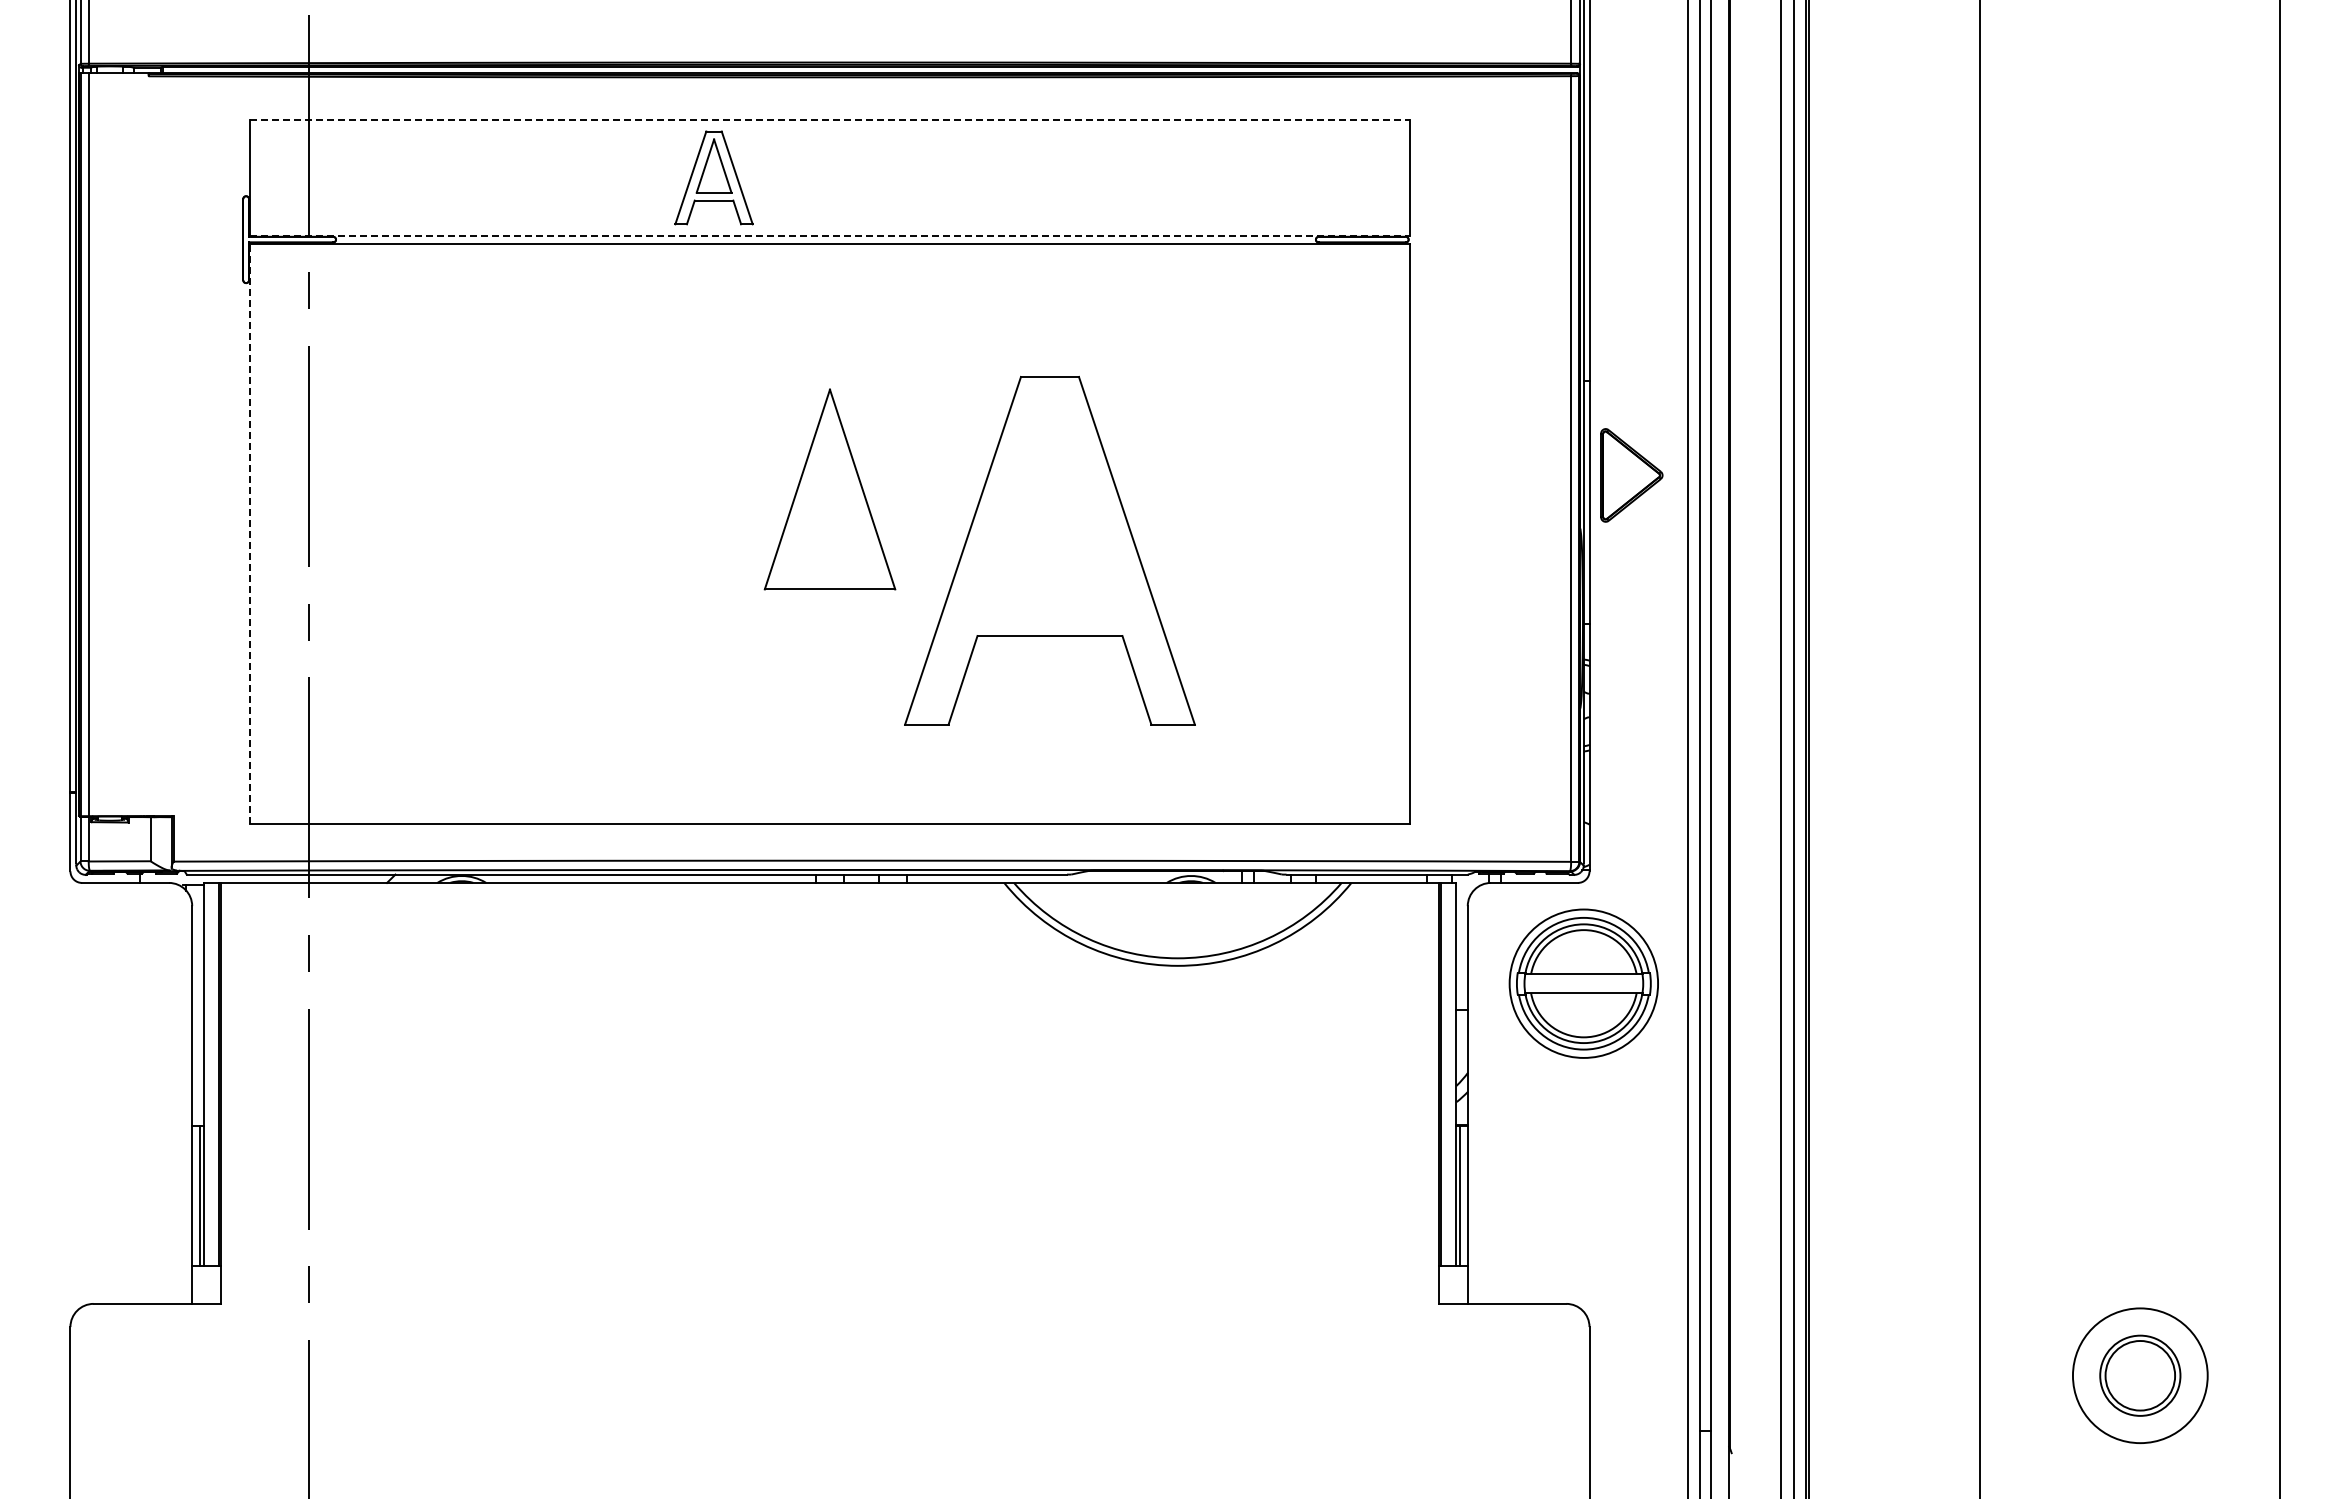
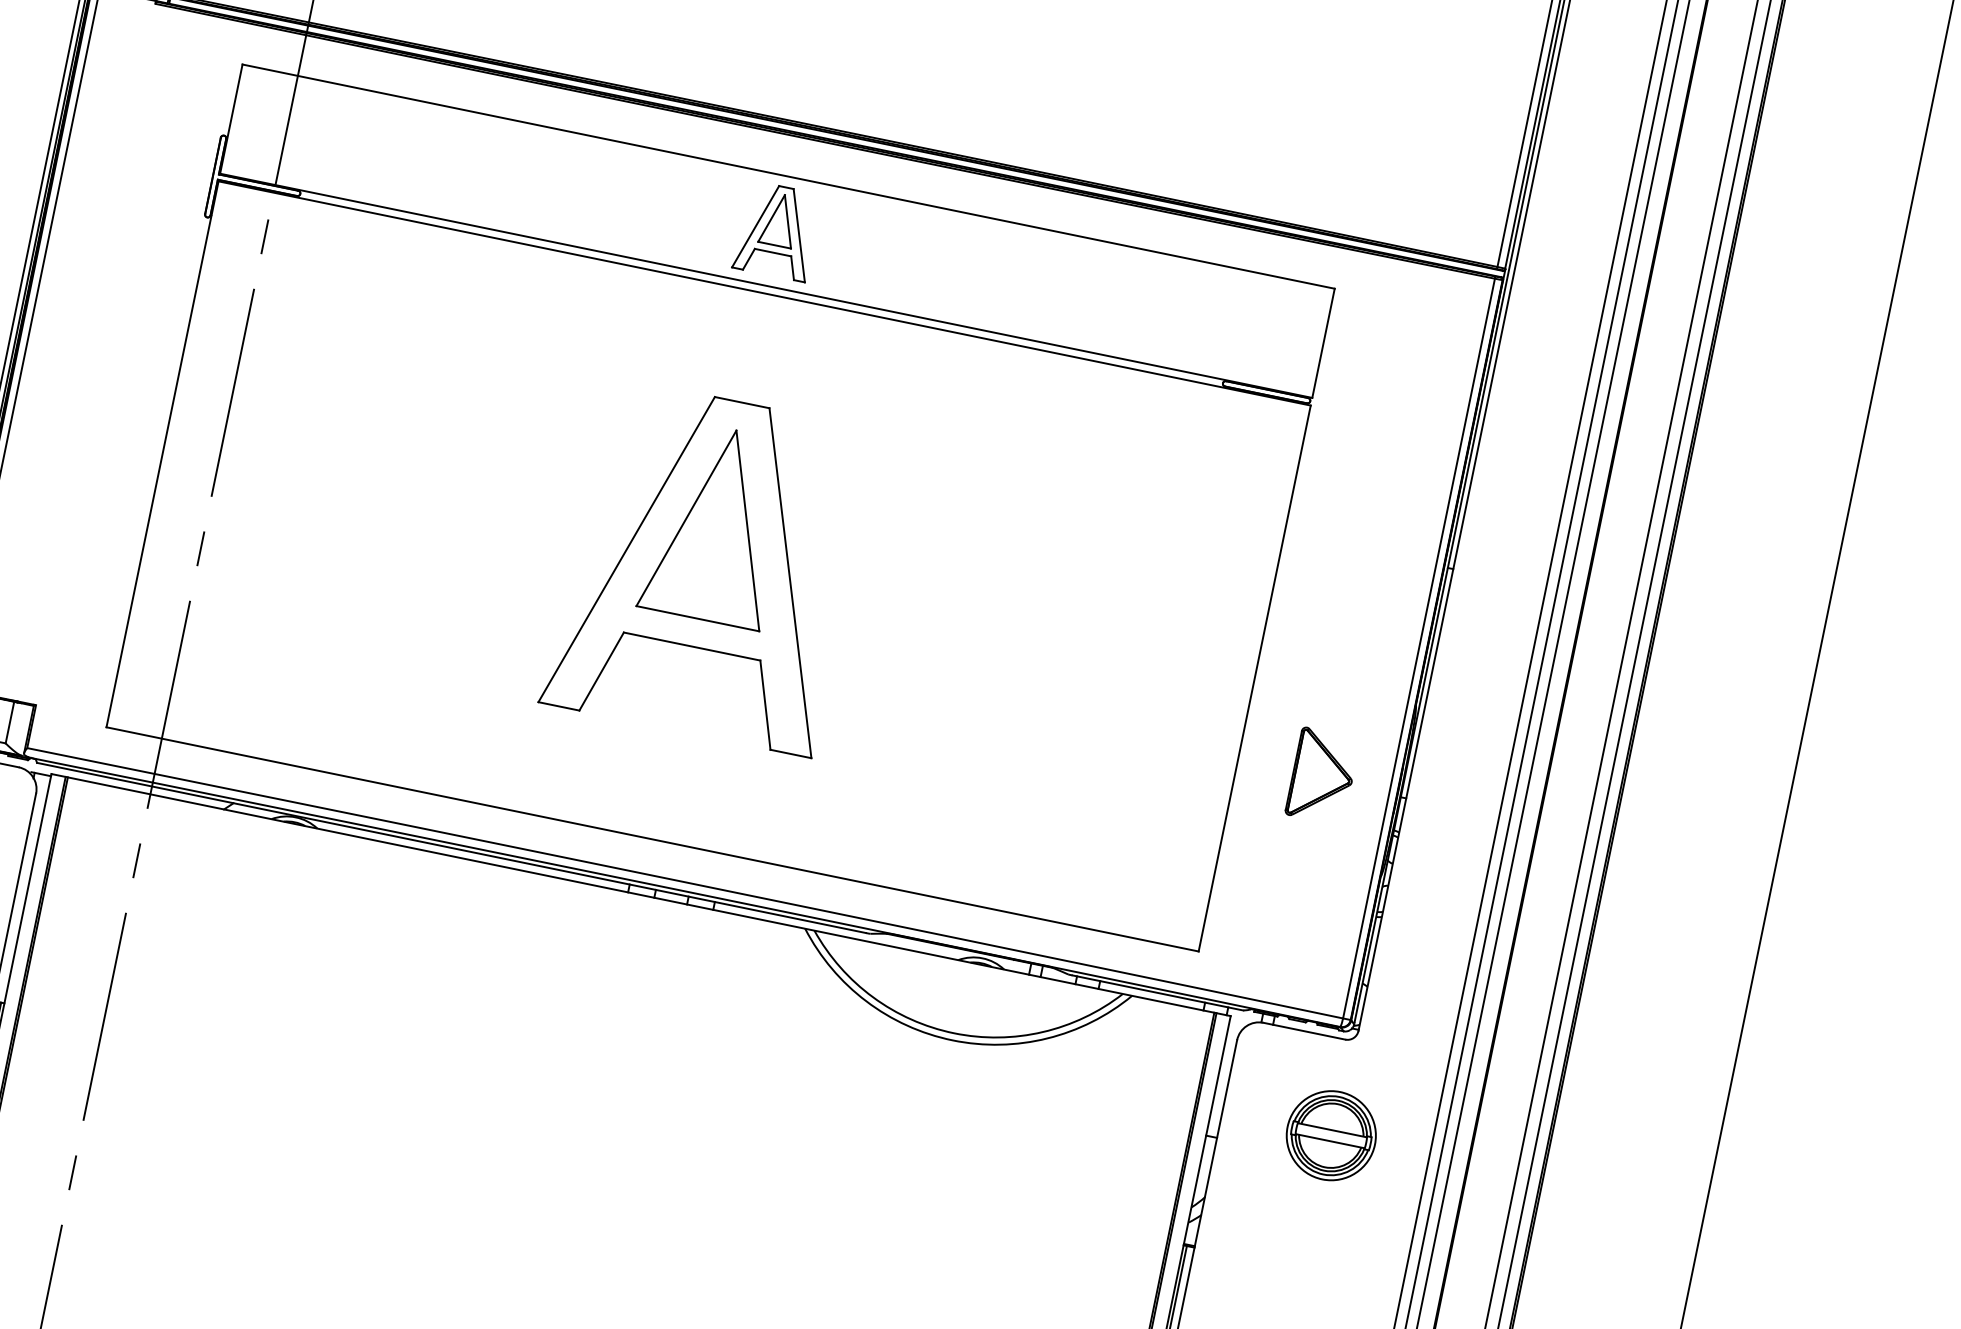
line: (830, 119) -> (789, 176), dashed -> solid
part: (713, 177) -> (777, 230), moved
line: (830, 235) -> (766, 285), dashed -> solid
part: (1631, 475) -> (1322, 776), moved
line: (250, 533) -> (163, 454), dashed -> solid
part: (1049, 550) -> (708, 565), moved
part: (1583, 983) -> (1331, 1135), size x0.62

